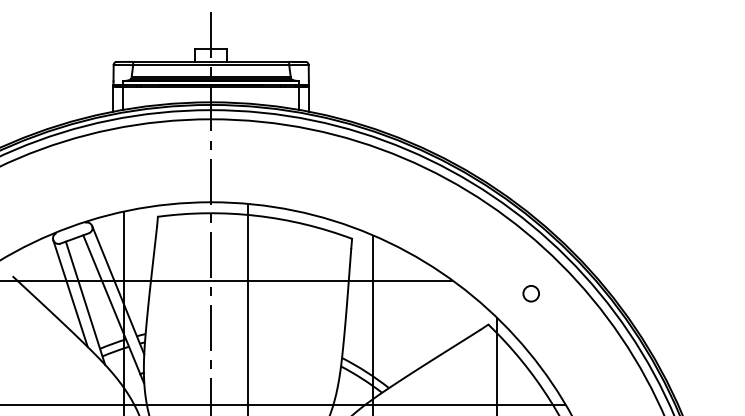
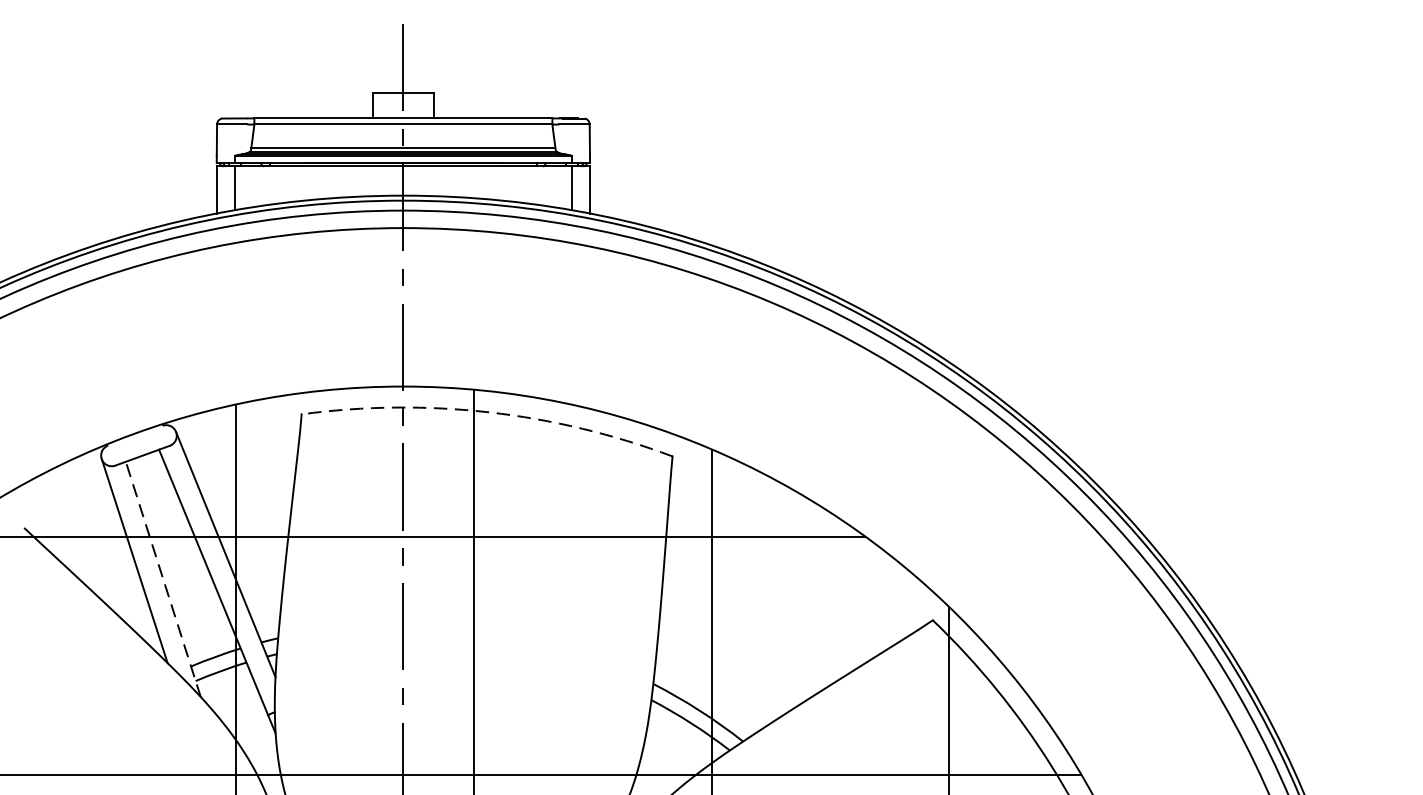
arc: (256, 215) -> (489, 411), solid -> dashed
circle: (530, 293) -> (1013, 560), removed
line: (85, 303) -> (163, 579), solid -> dashed

